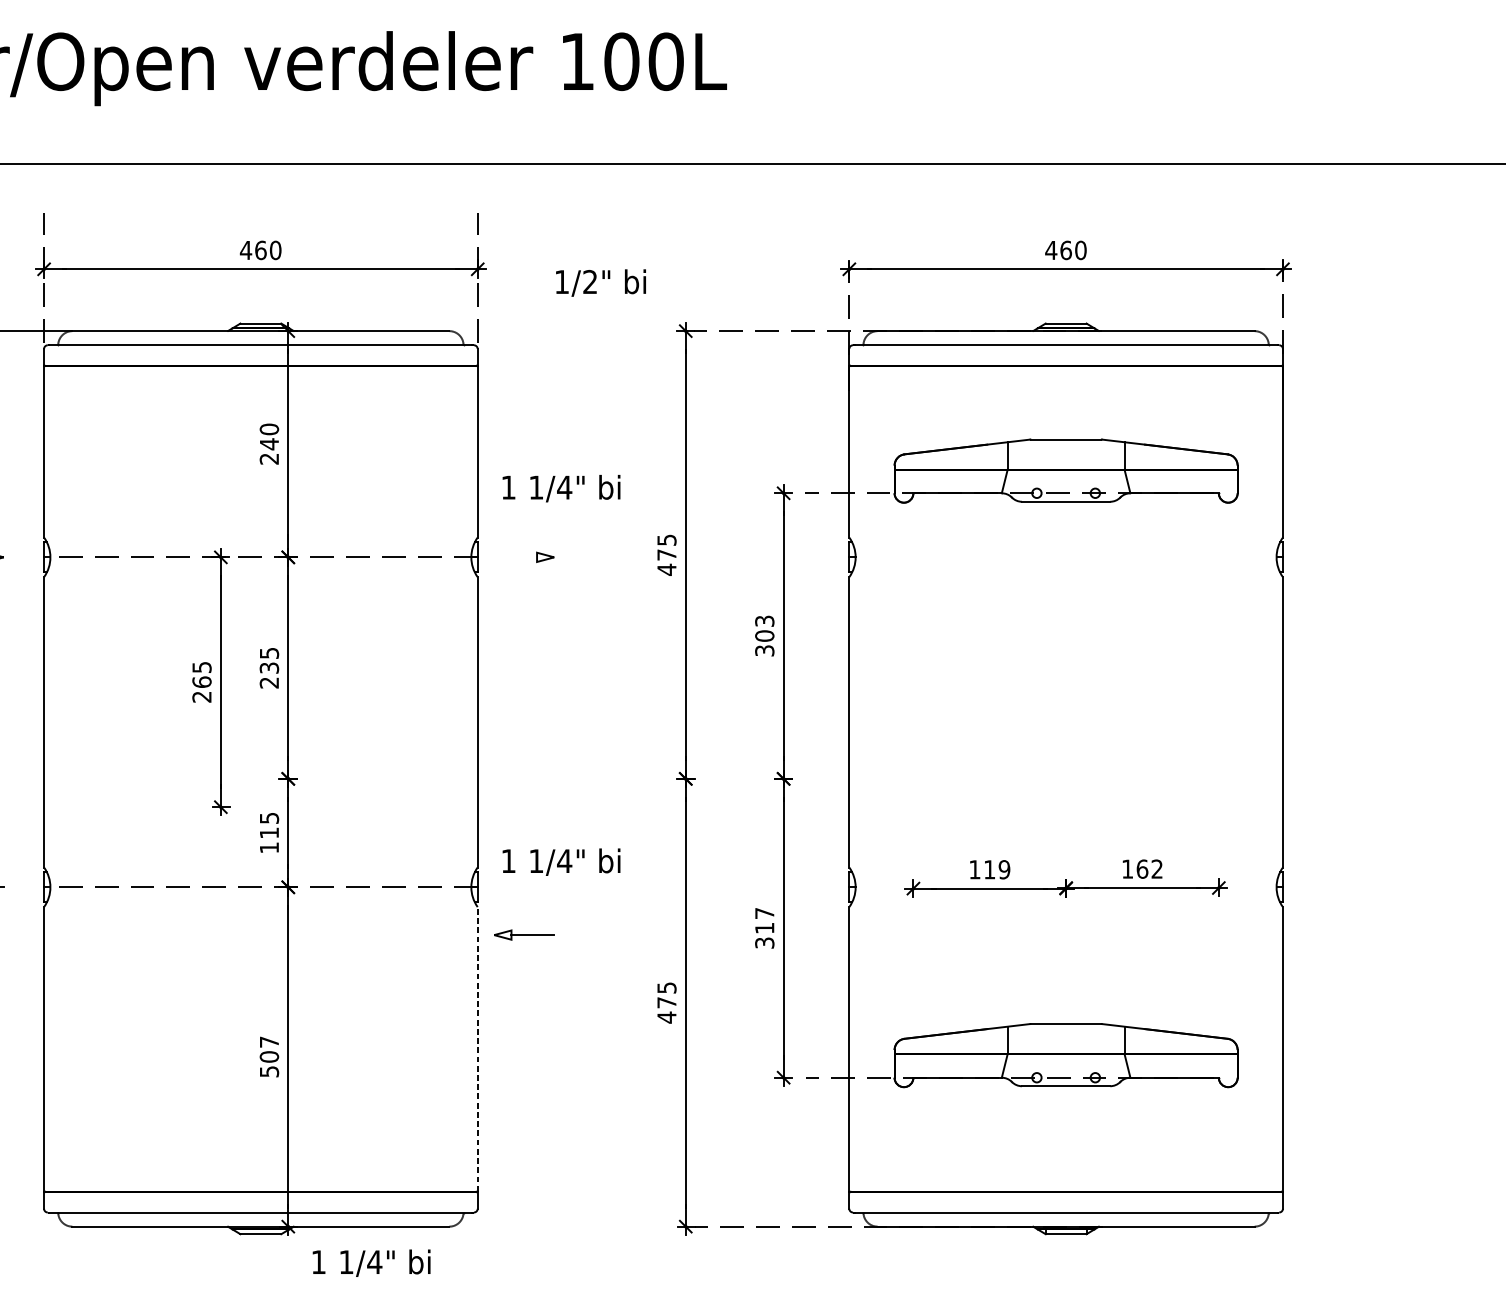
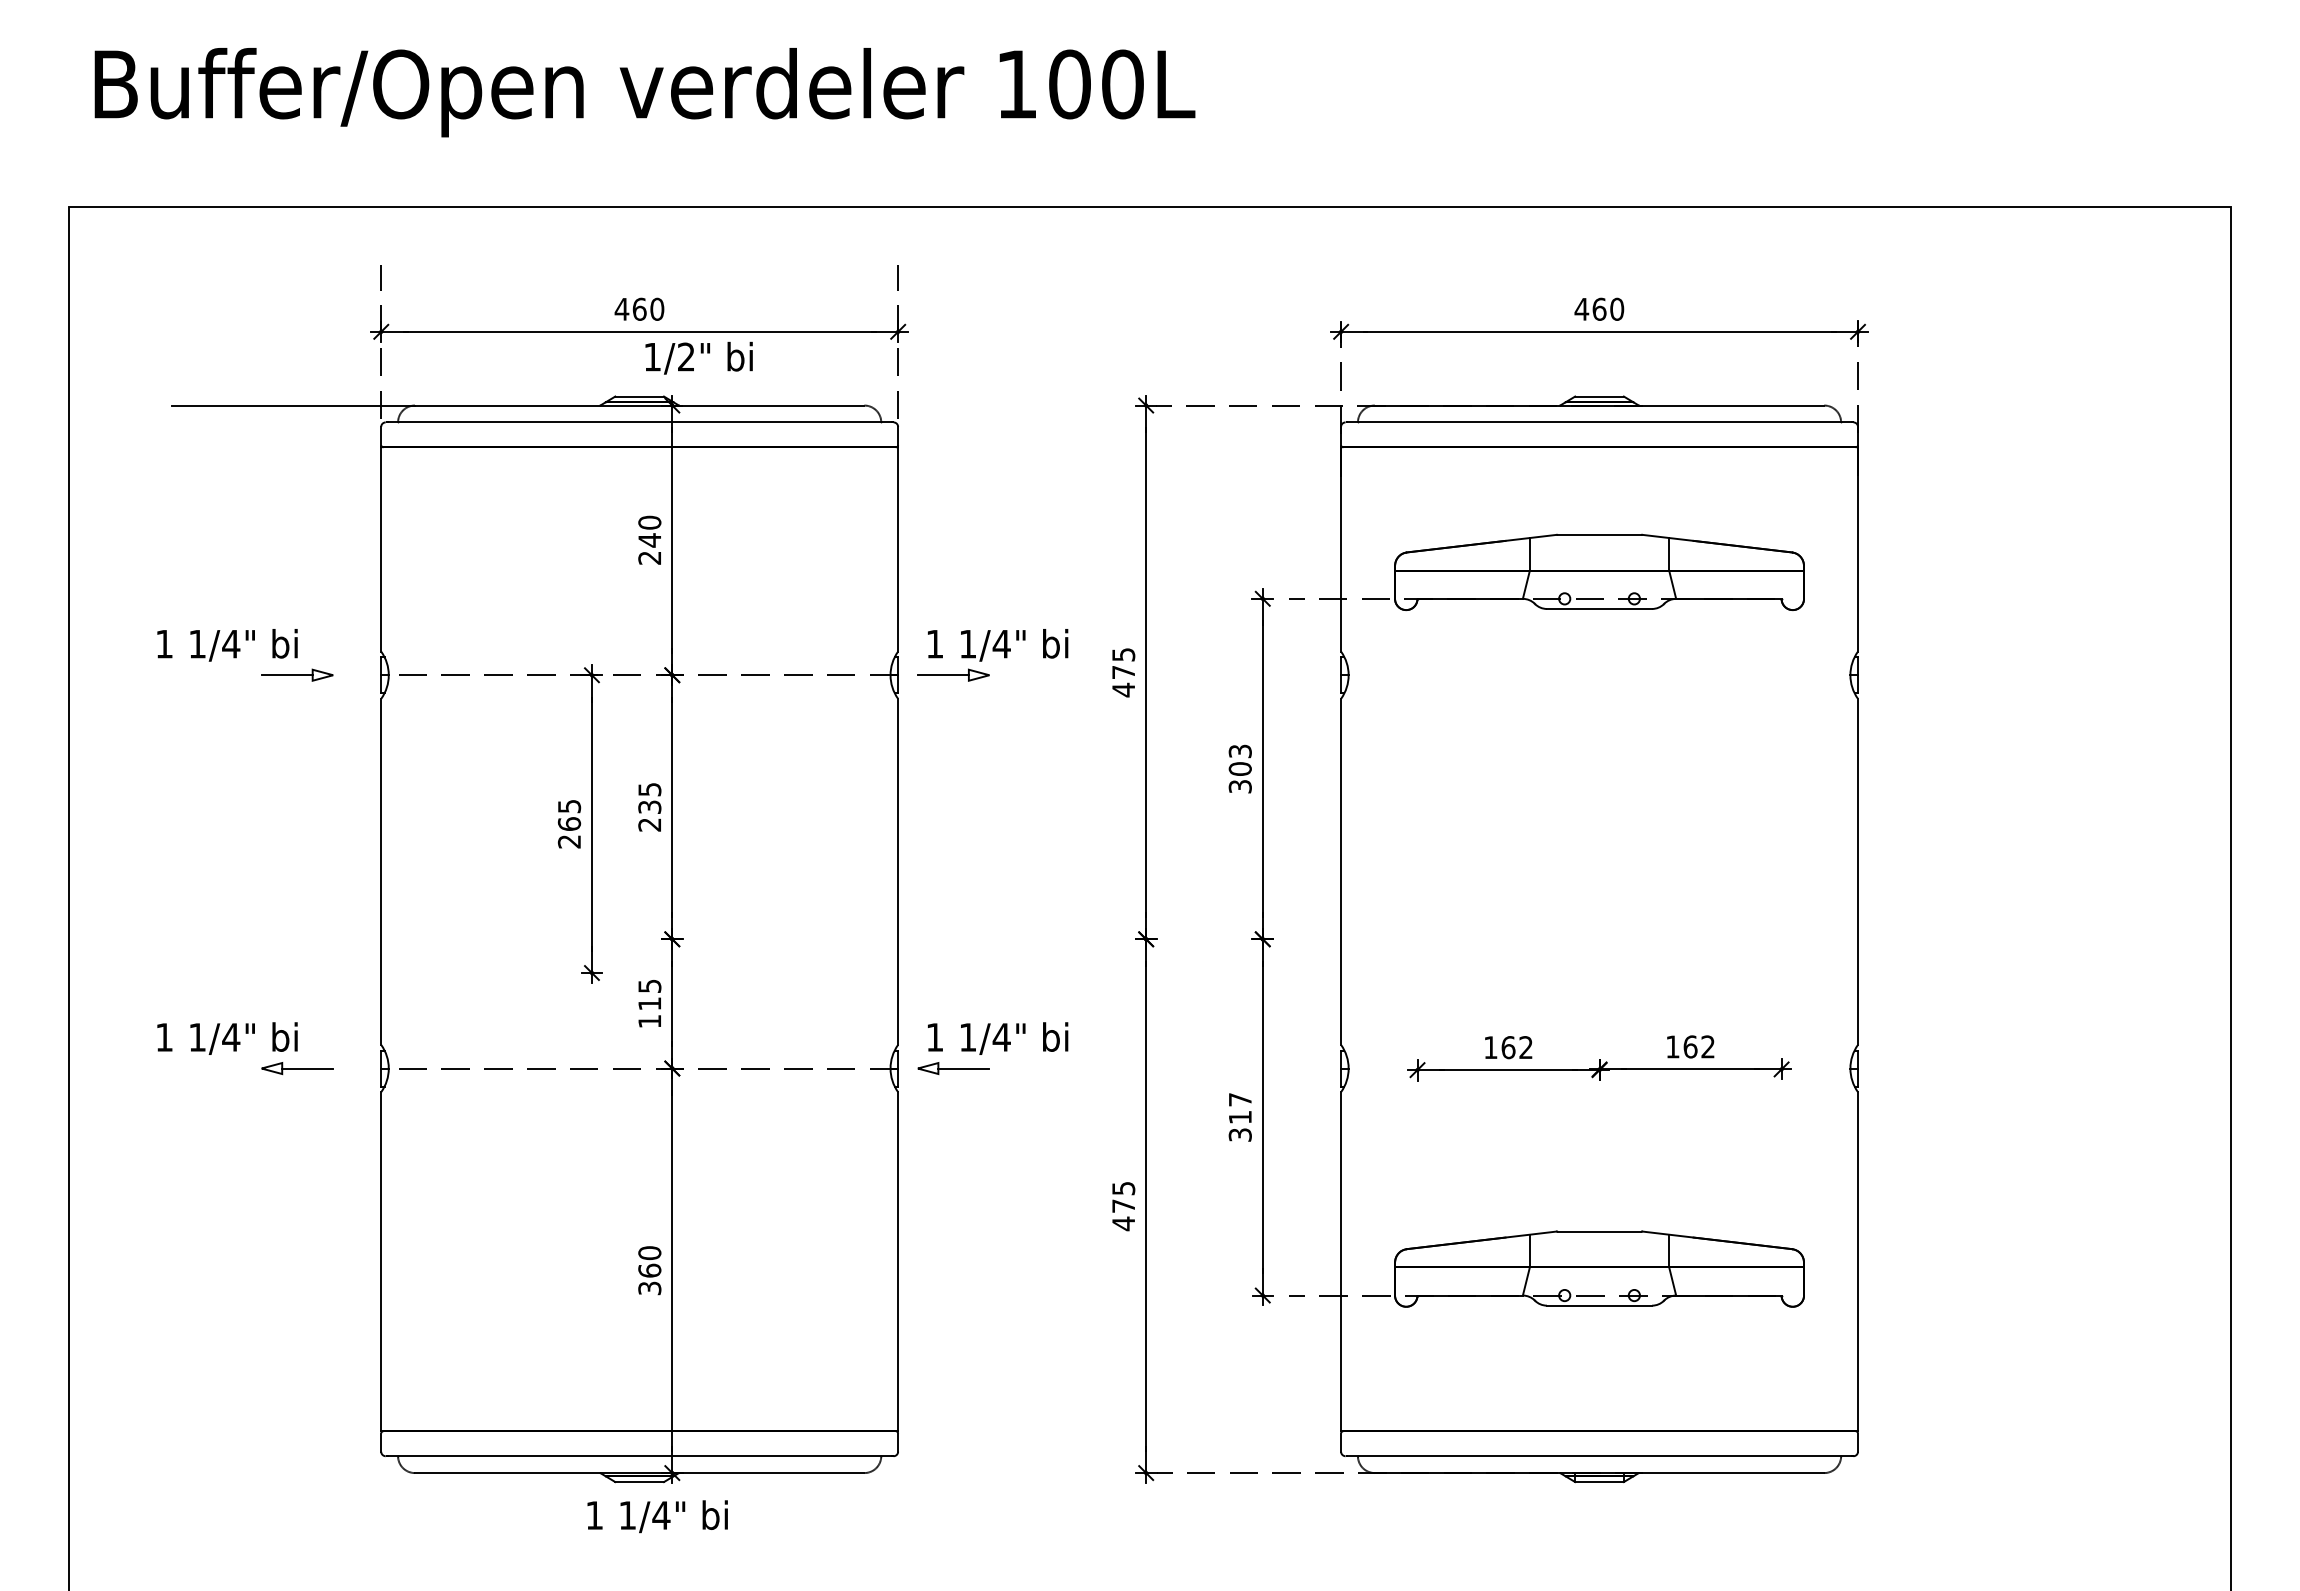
text: (600, 282) -> (698, 357), moved
text: (561, 488) -> (998, 645), moved
line: (514, 557) -> (942, 675), added
text: (996, 869) -> (1516, 1047), 119 -> 162
part: (524, 935) -> (953, 1068), moved
line: (478, 1049) -> (898, 1261), dashed -> solid
text: (269, 1056) -> (649, 1270), 507 -> 360
text: (371, 1263) -> (657, 1516), moved

